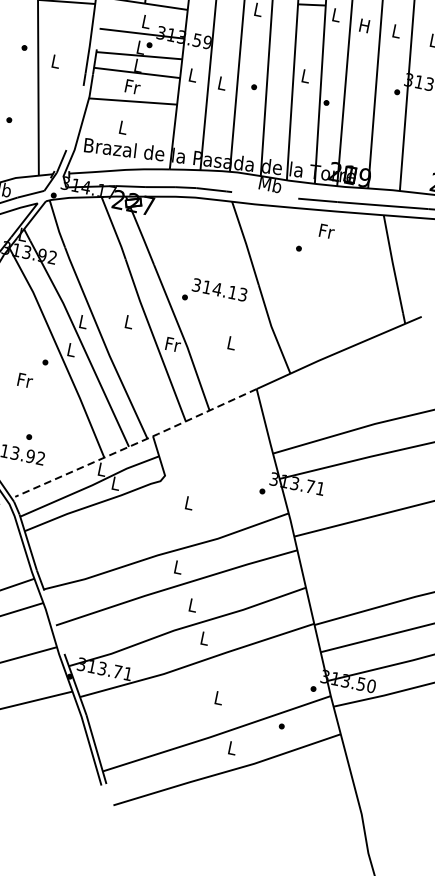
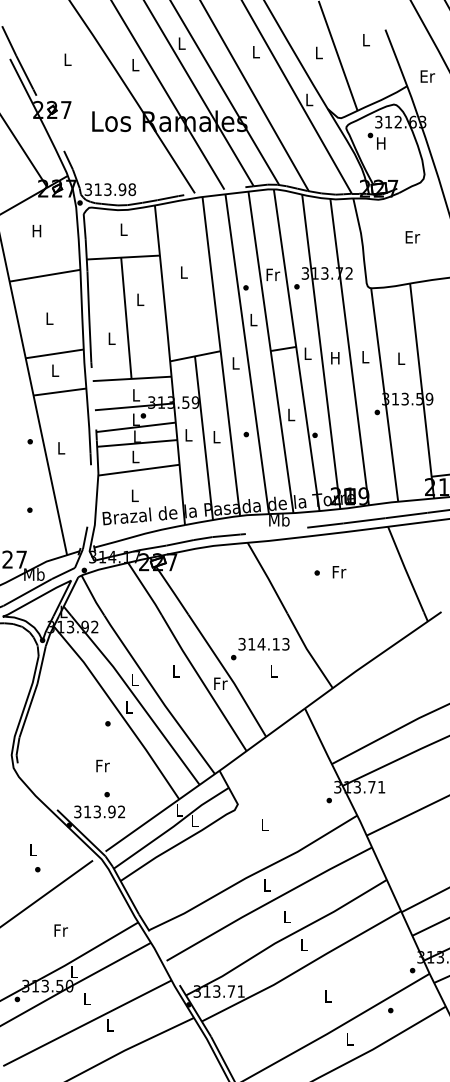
text: (132, 86) -> (135, 456), Fr -> L
text: (326, 231) -> (339, 572), moved
text: (215, 294) -> (260, 649), moved
text: (24, 379) -> (102, 765), moved
line: (136, 443) -> (205, 780), dashed -> solid

